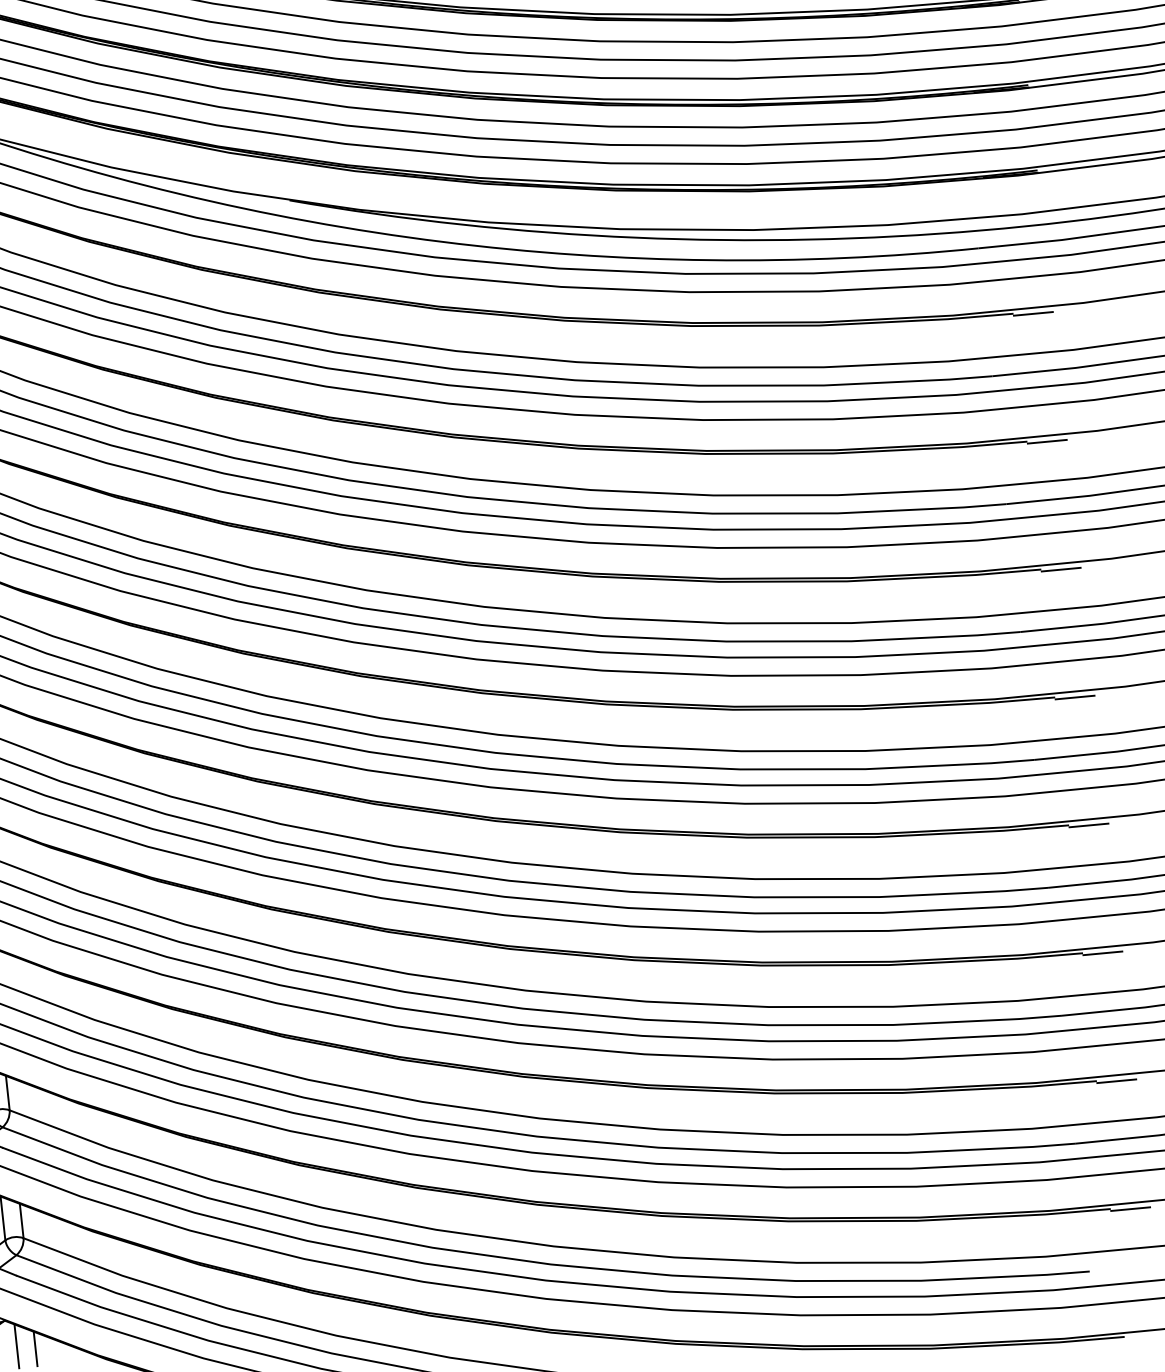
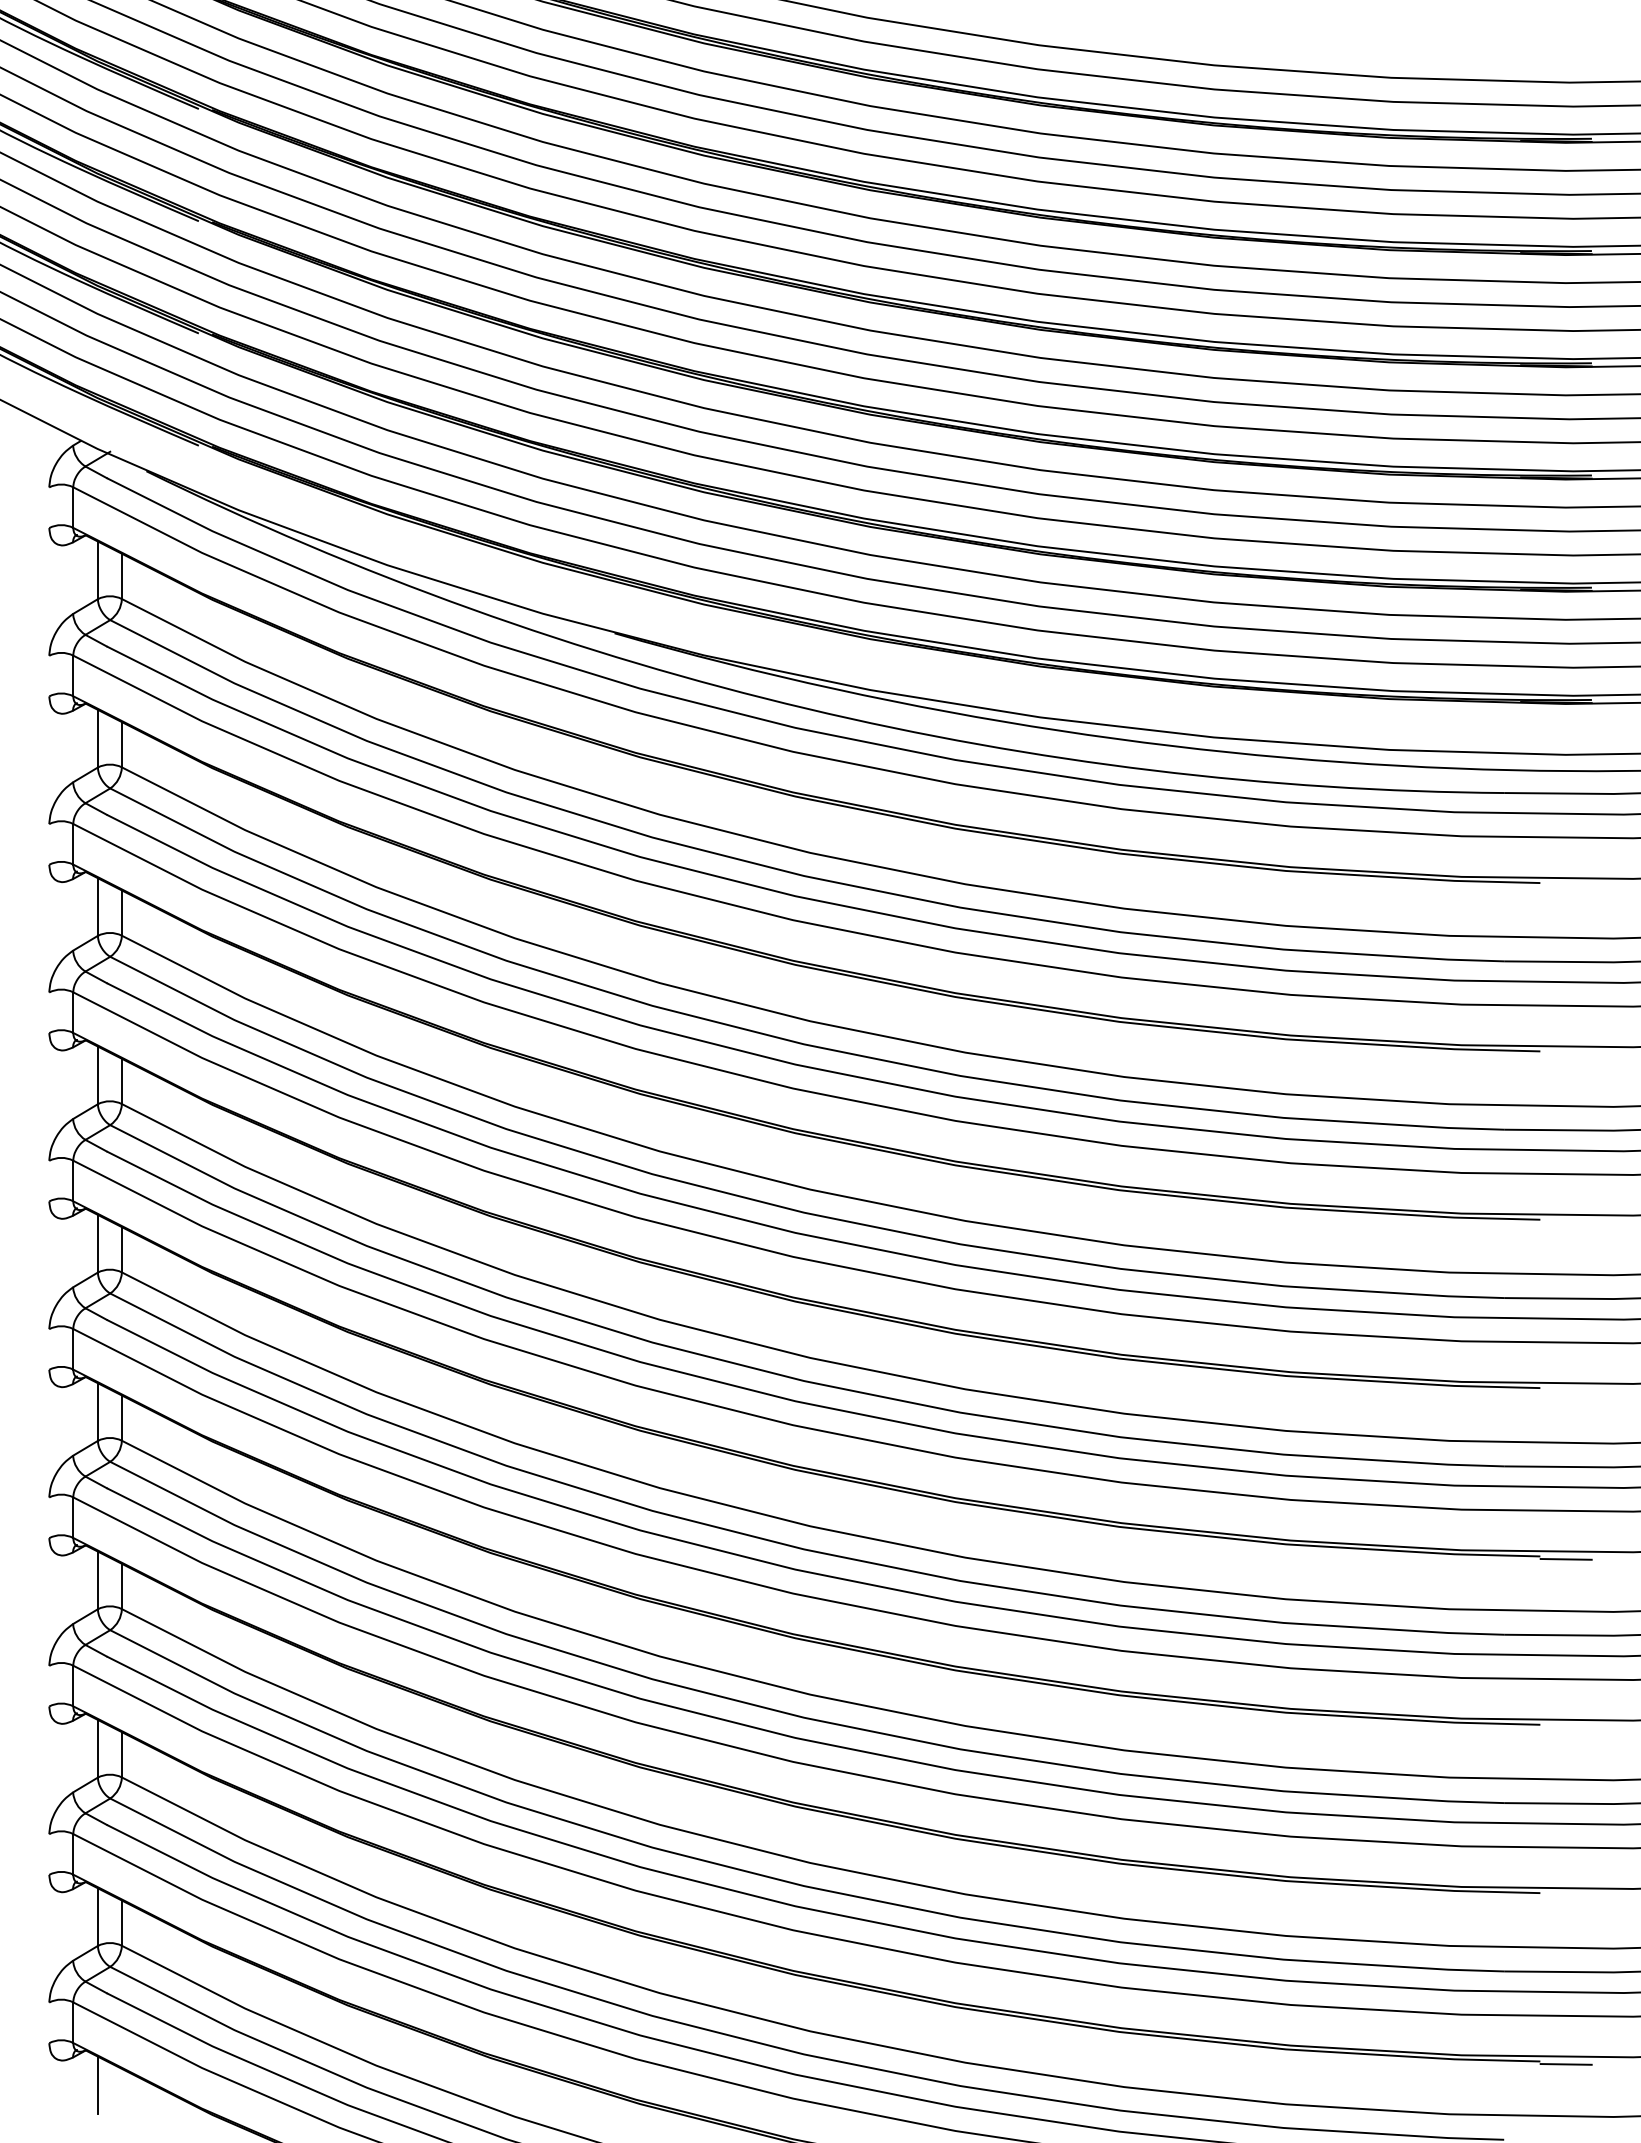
line: (1032, 313) -> (1565, 885), removed
line: (1046, 441) -> (1565, 1053), removed
line: (1060, 569) -> (1565, 1222), removed
line: (1074, 697) -> (1565, 1390), removed
line: (1102, 953) -> (1565, 1727), removed
line: (1116, 1080) -> (1565, 1895), removed
line: (35, 1348) -> (121, 2091), removed

